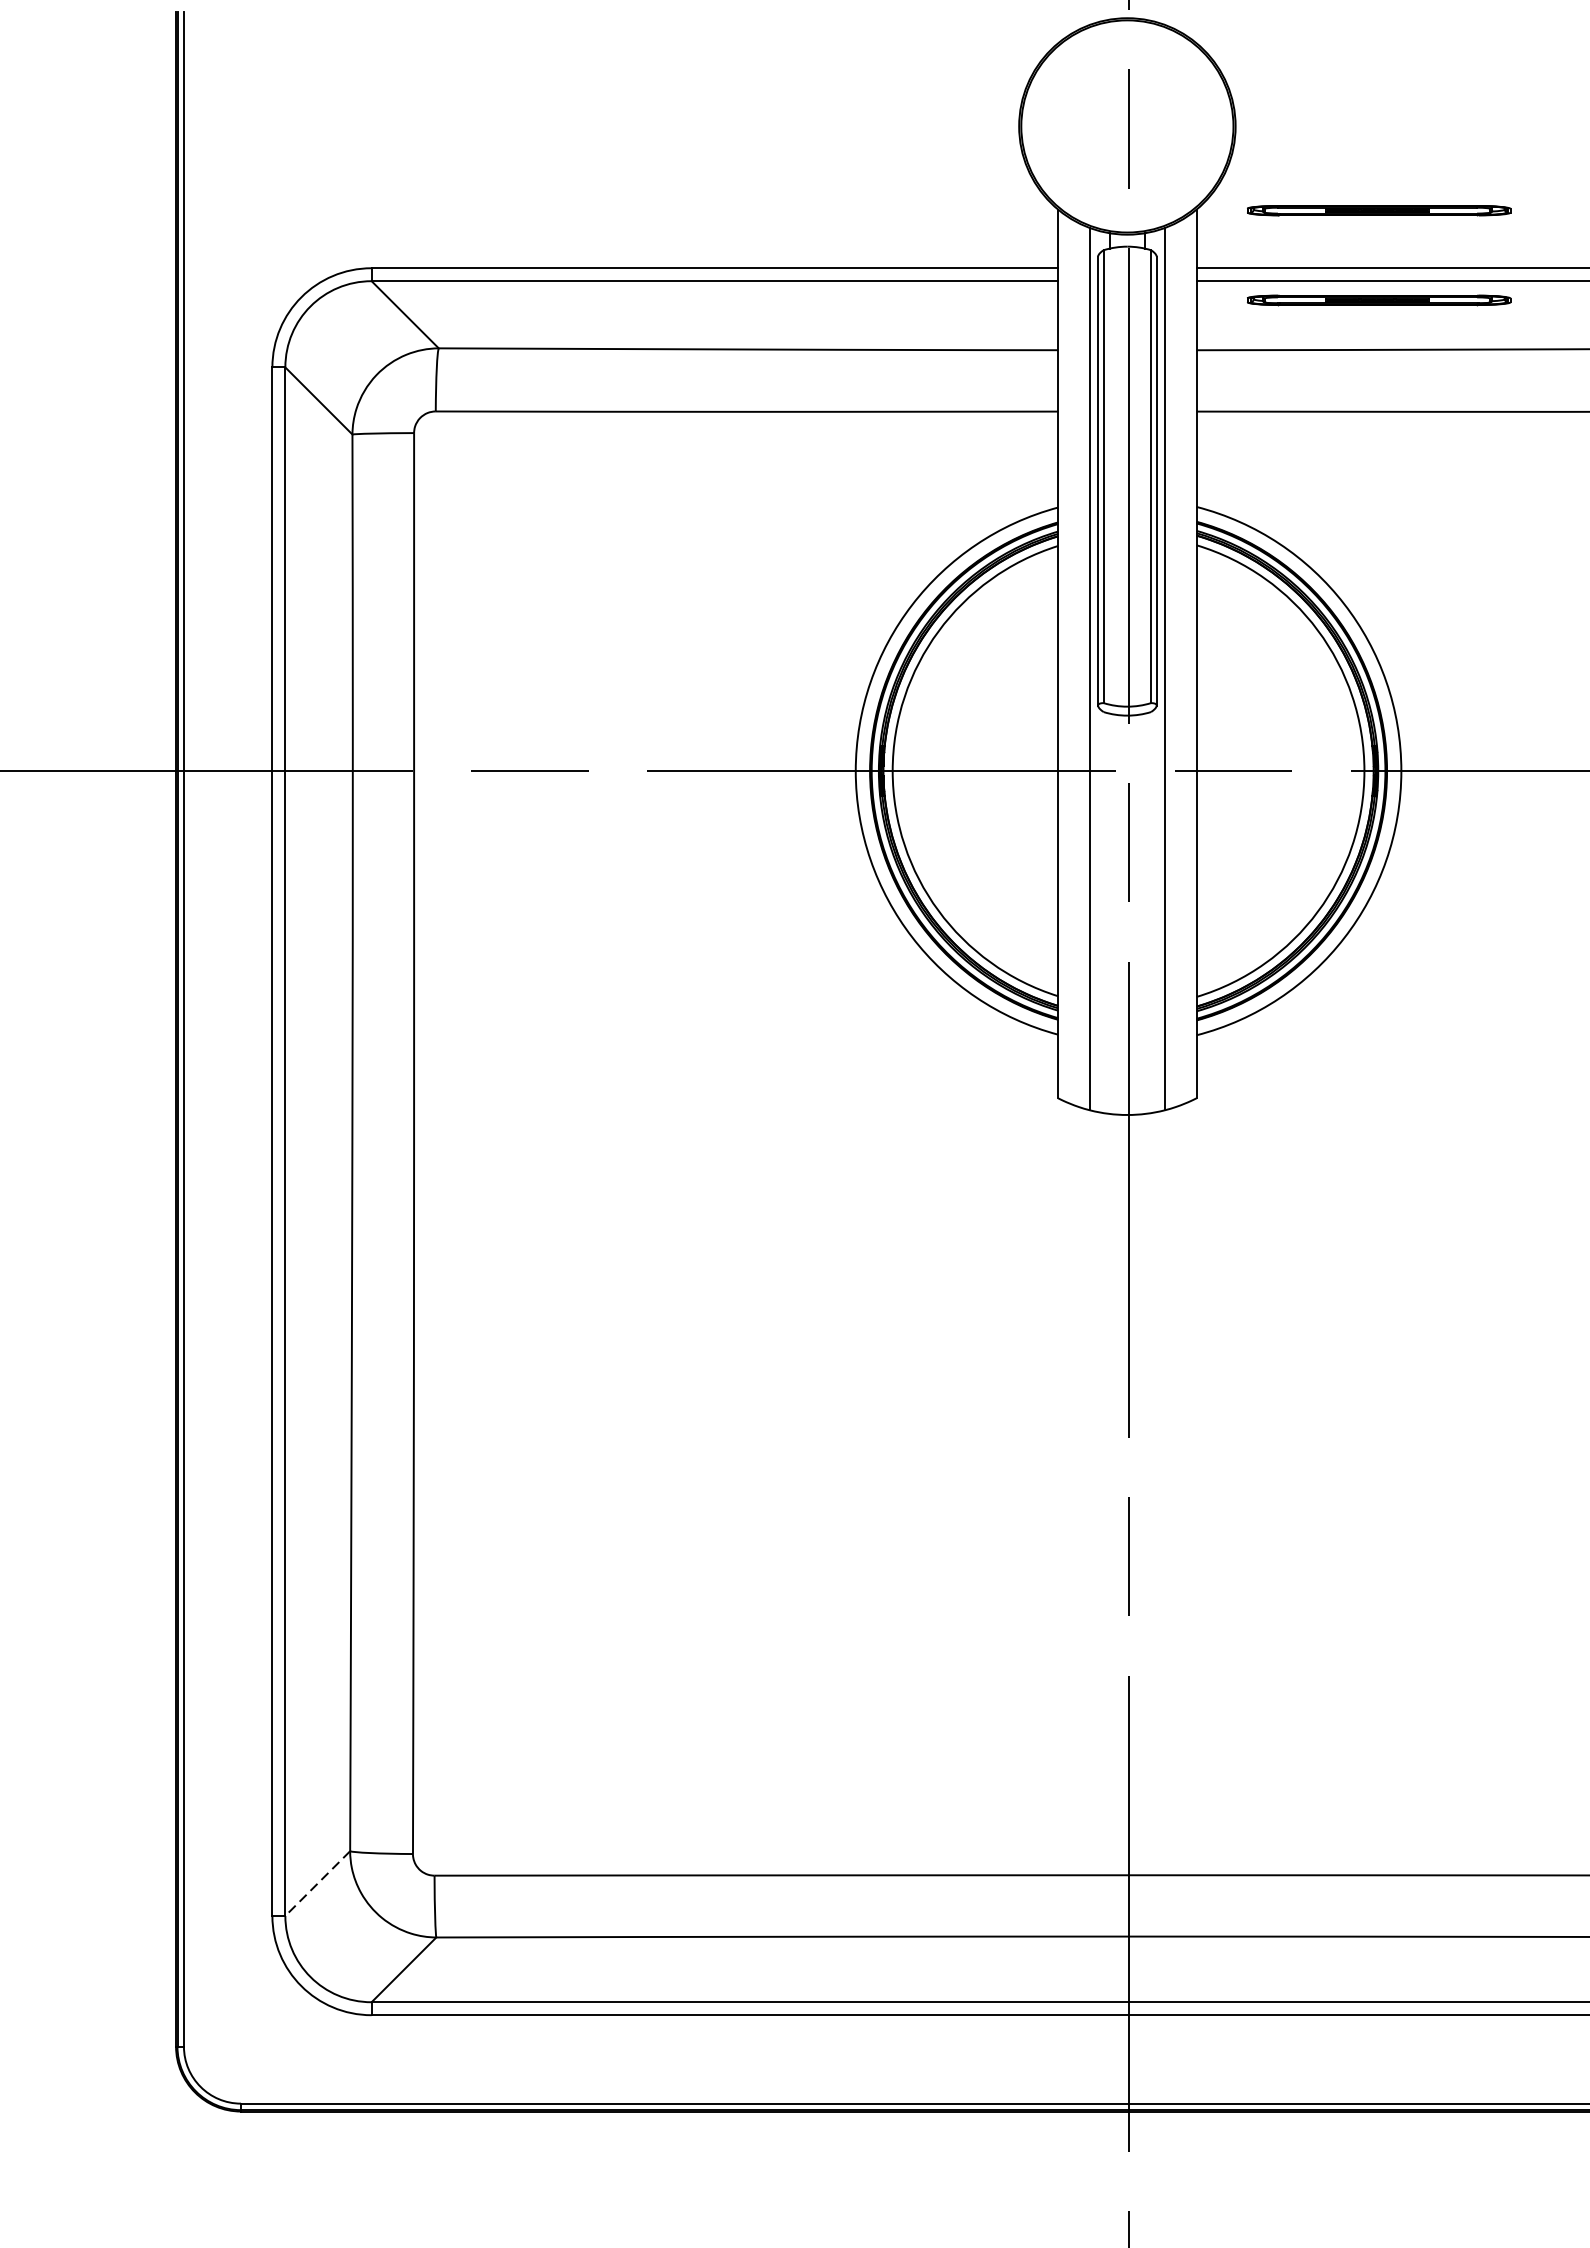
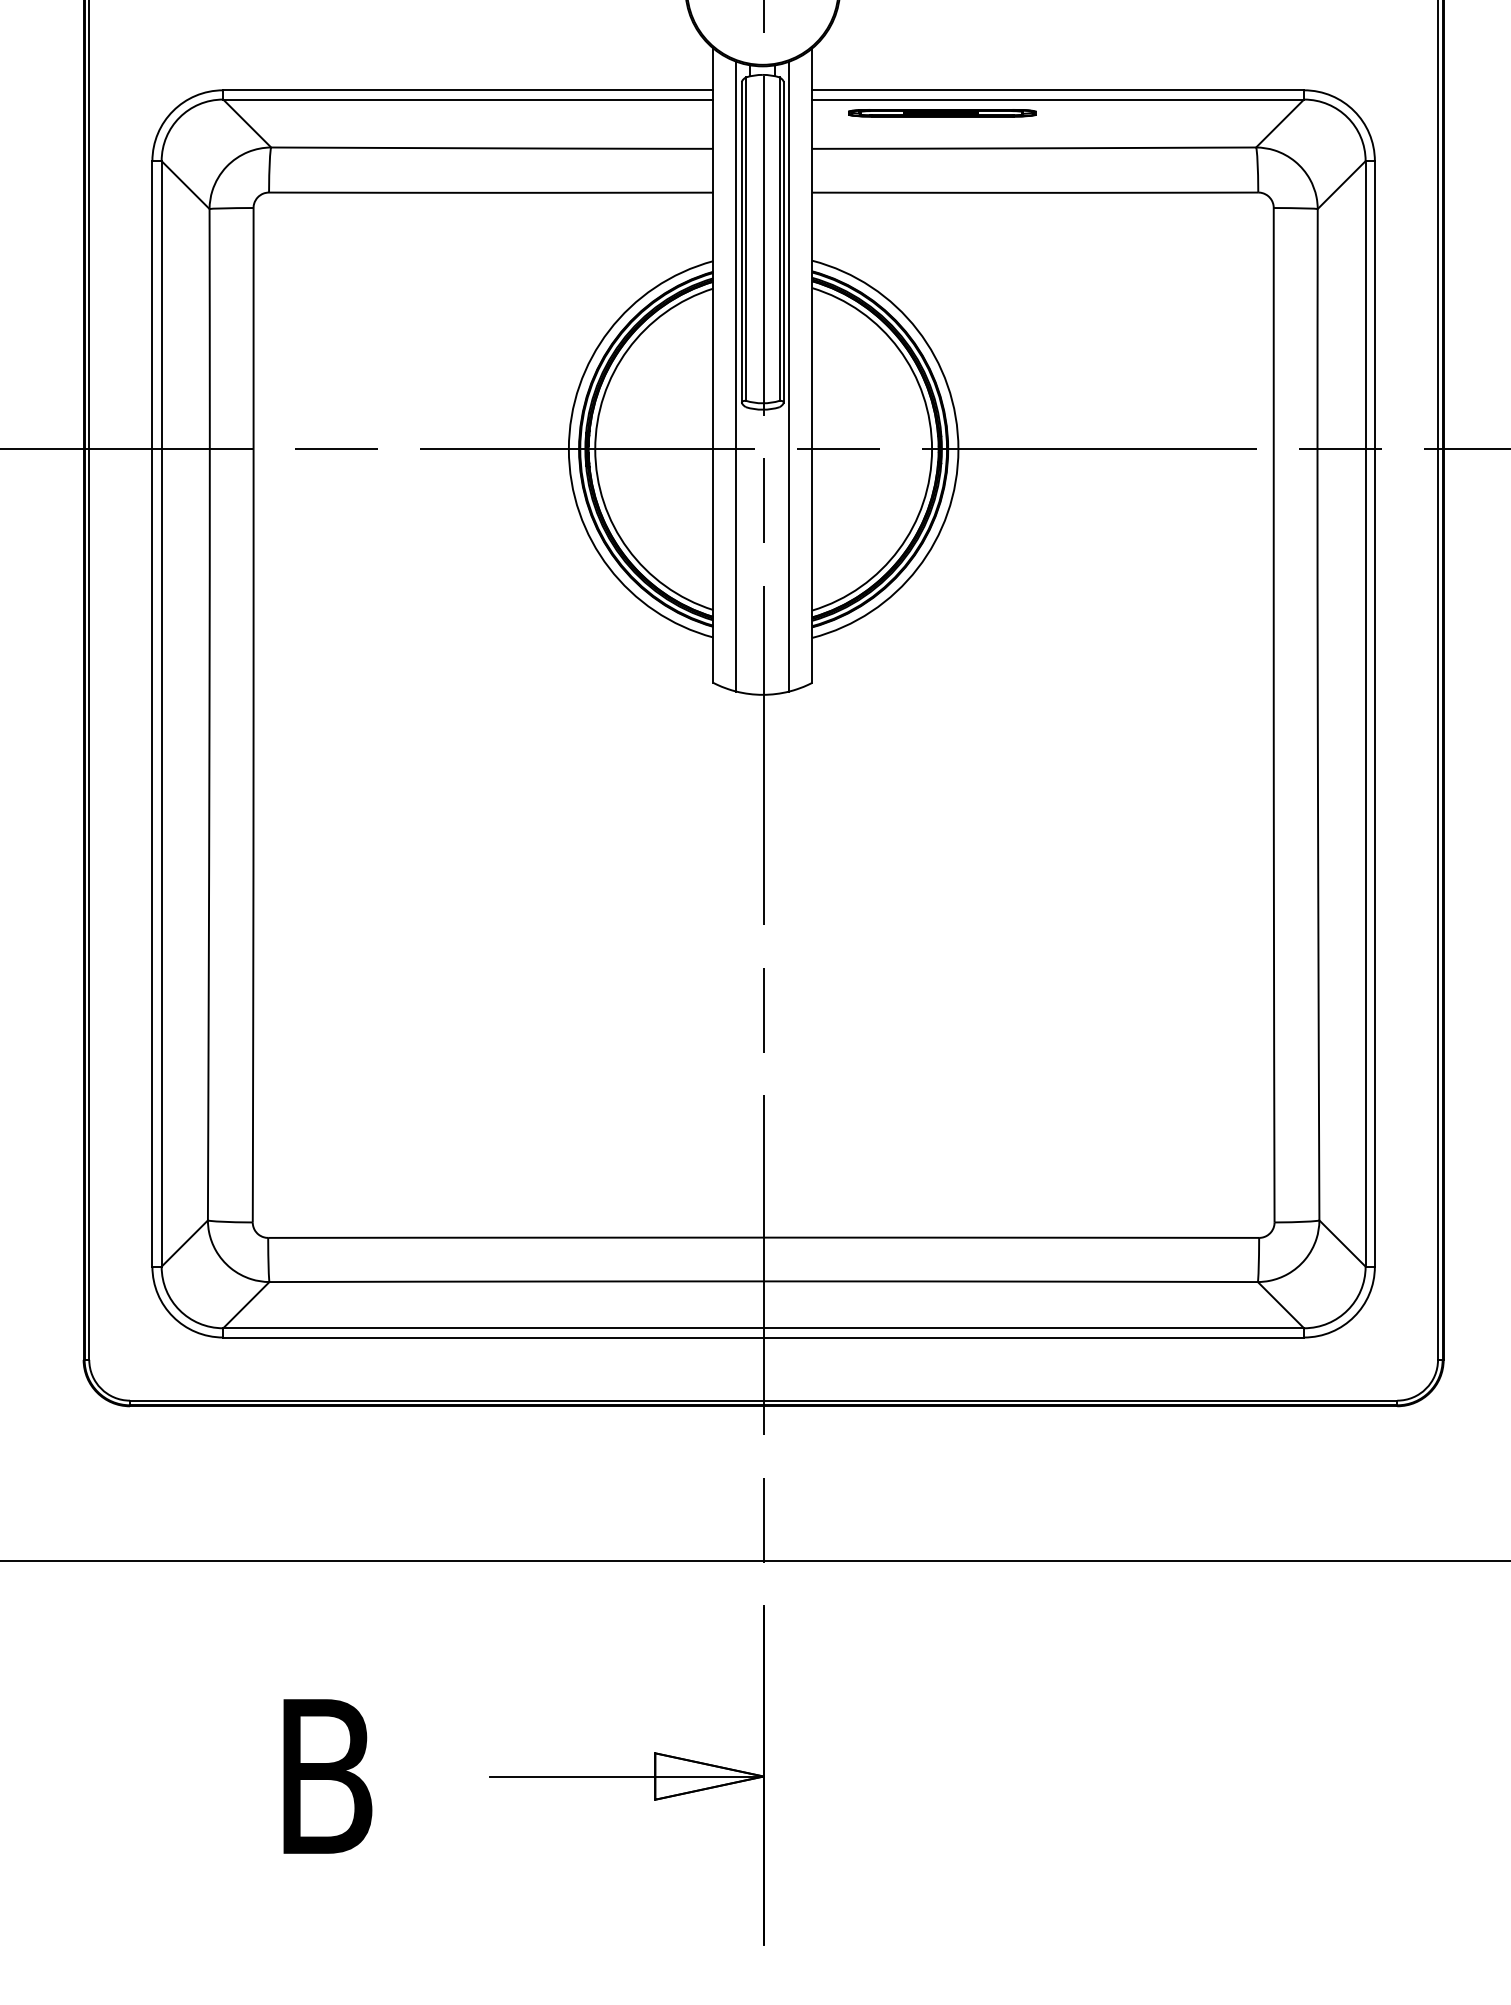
part: (1379, 211) -> (942, 49), removed
line: (317, 1883) -> (184, 1243), dashed -> solid

